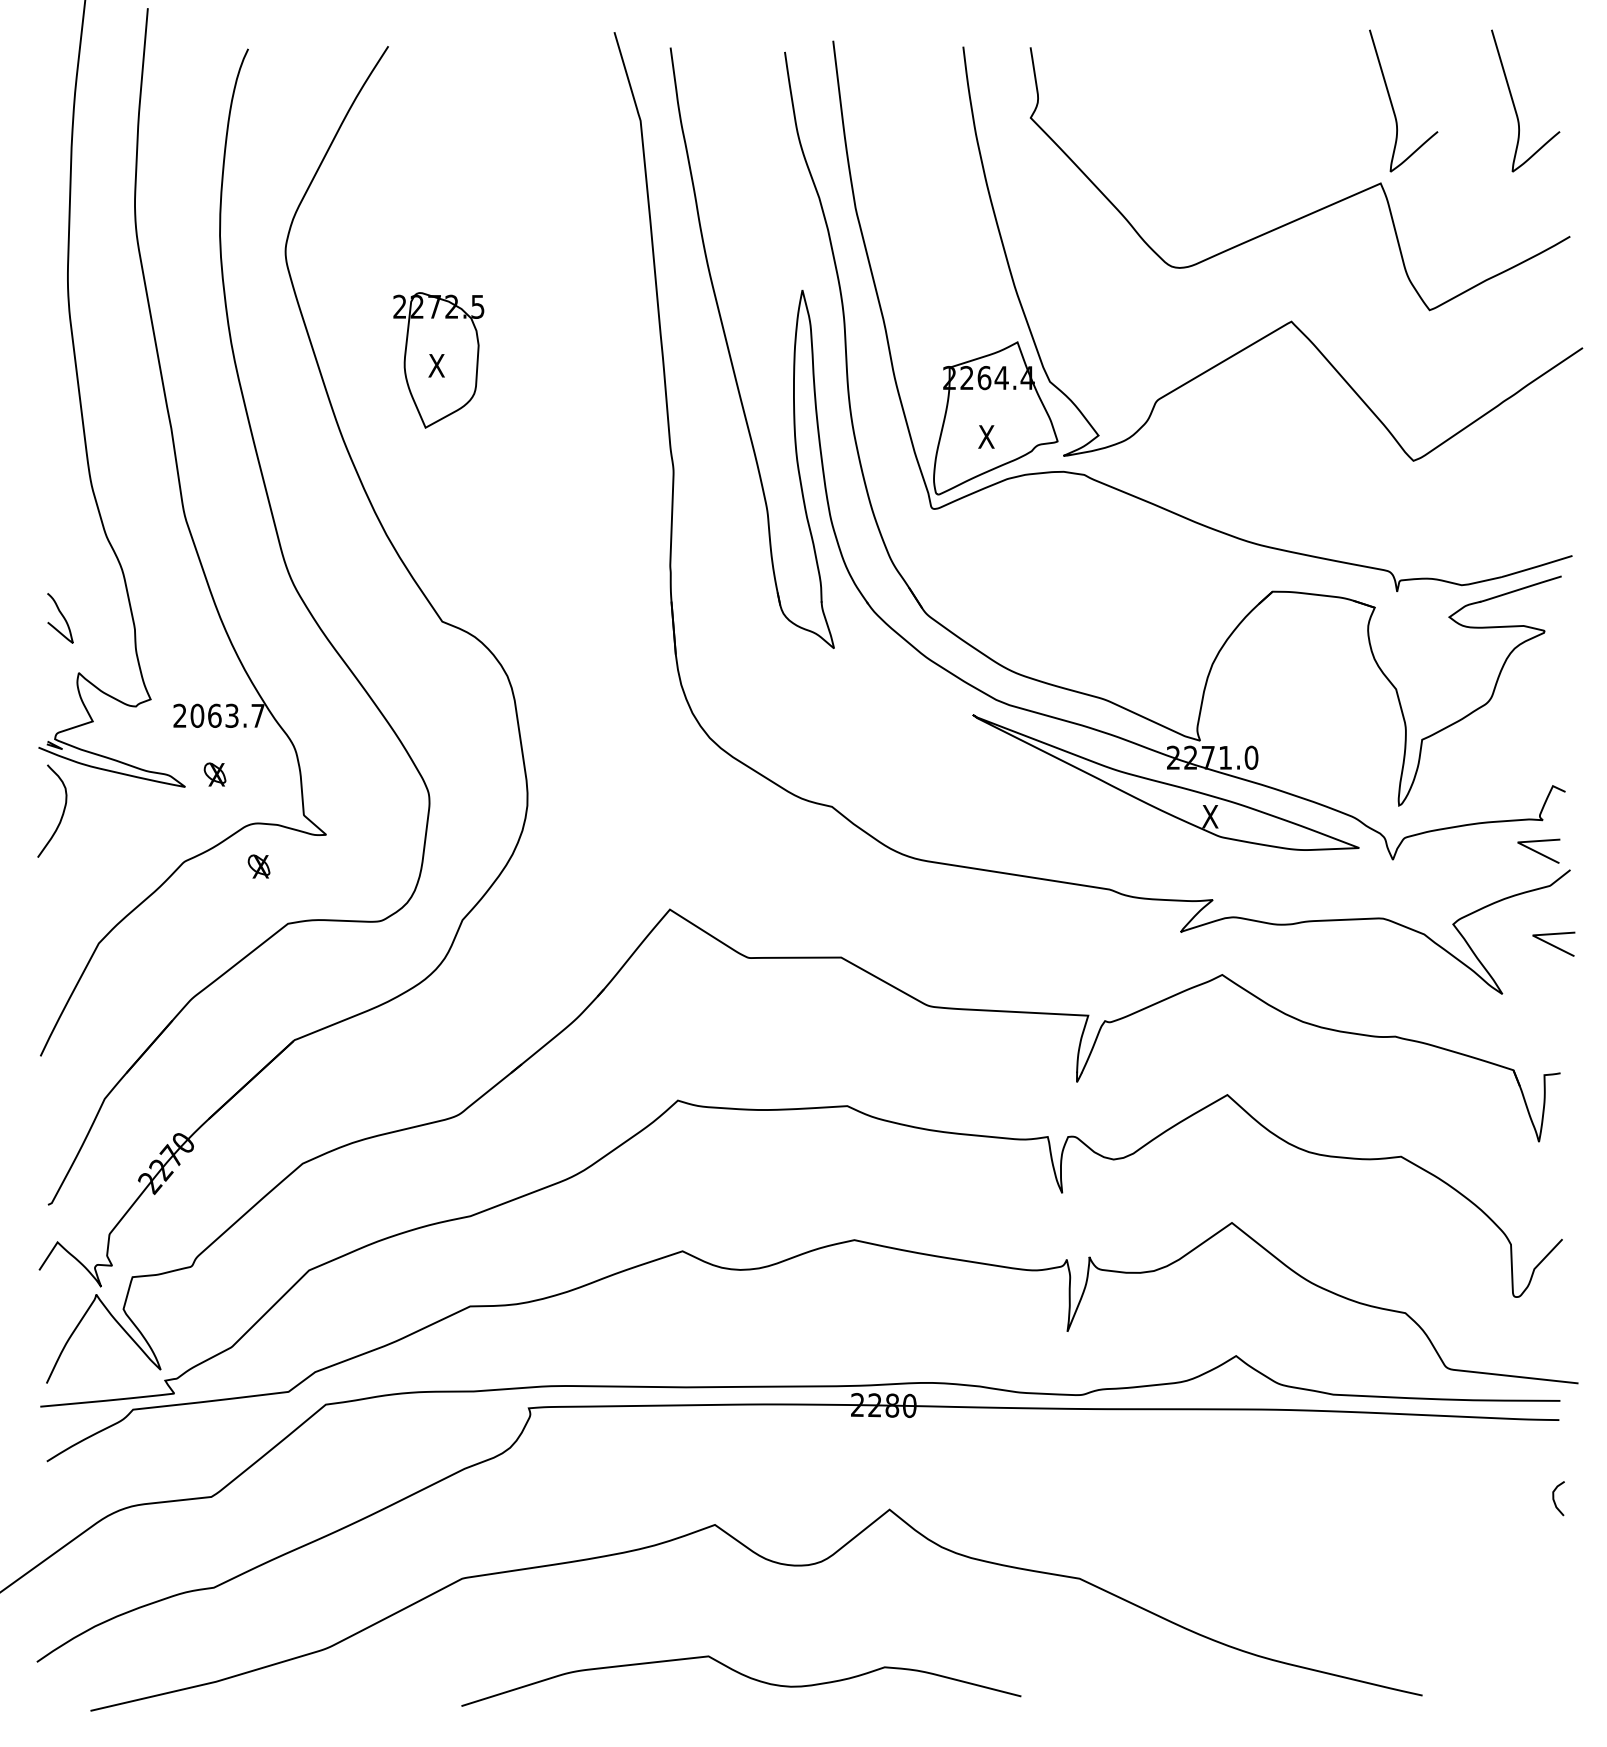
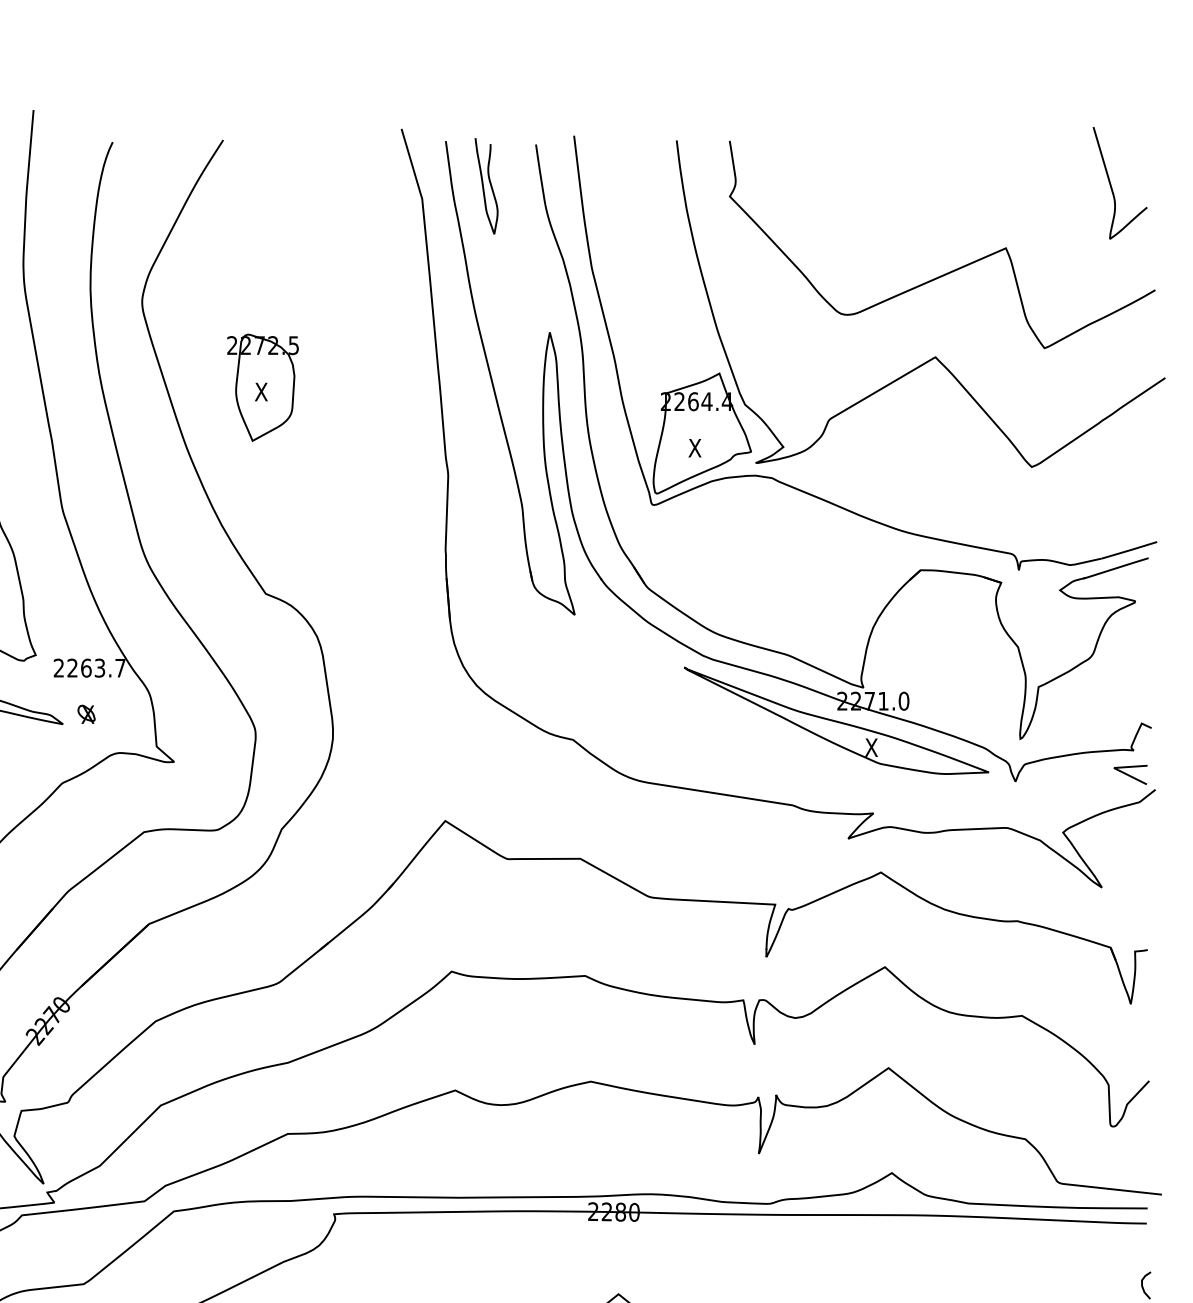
curve: (1392, 102) -> (1015, 184), removed
curve: (718, 104) -> (483, 185), added
text: (197, 715) -> (72, 667), 2063.7 -> 2263.7
part: (258, 866) -> (120, 786), removed
curve: (1553, 944) -> (1142, 848), removed

